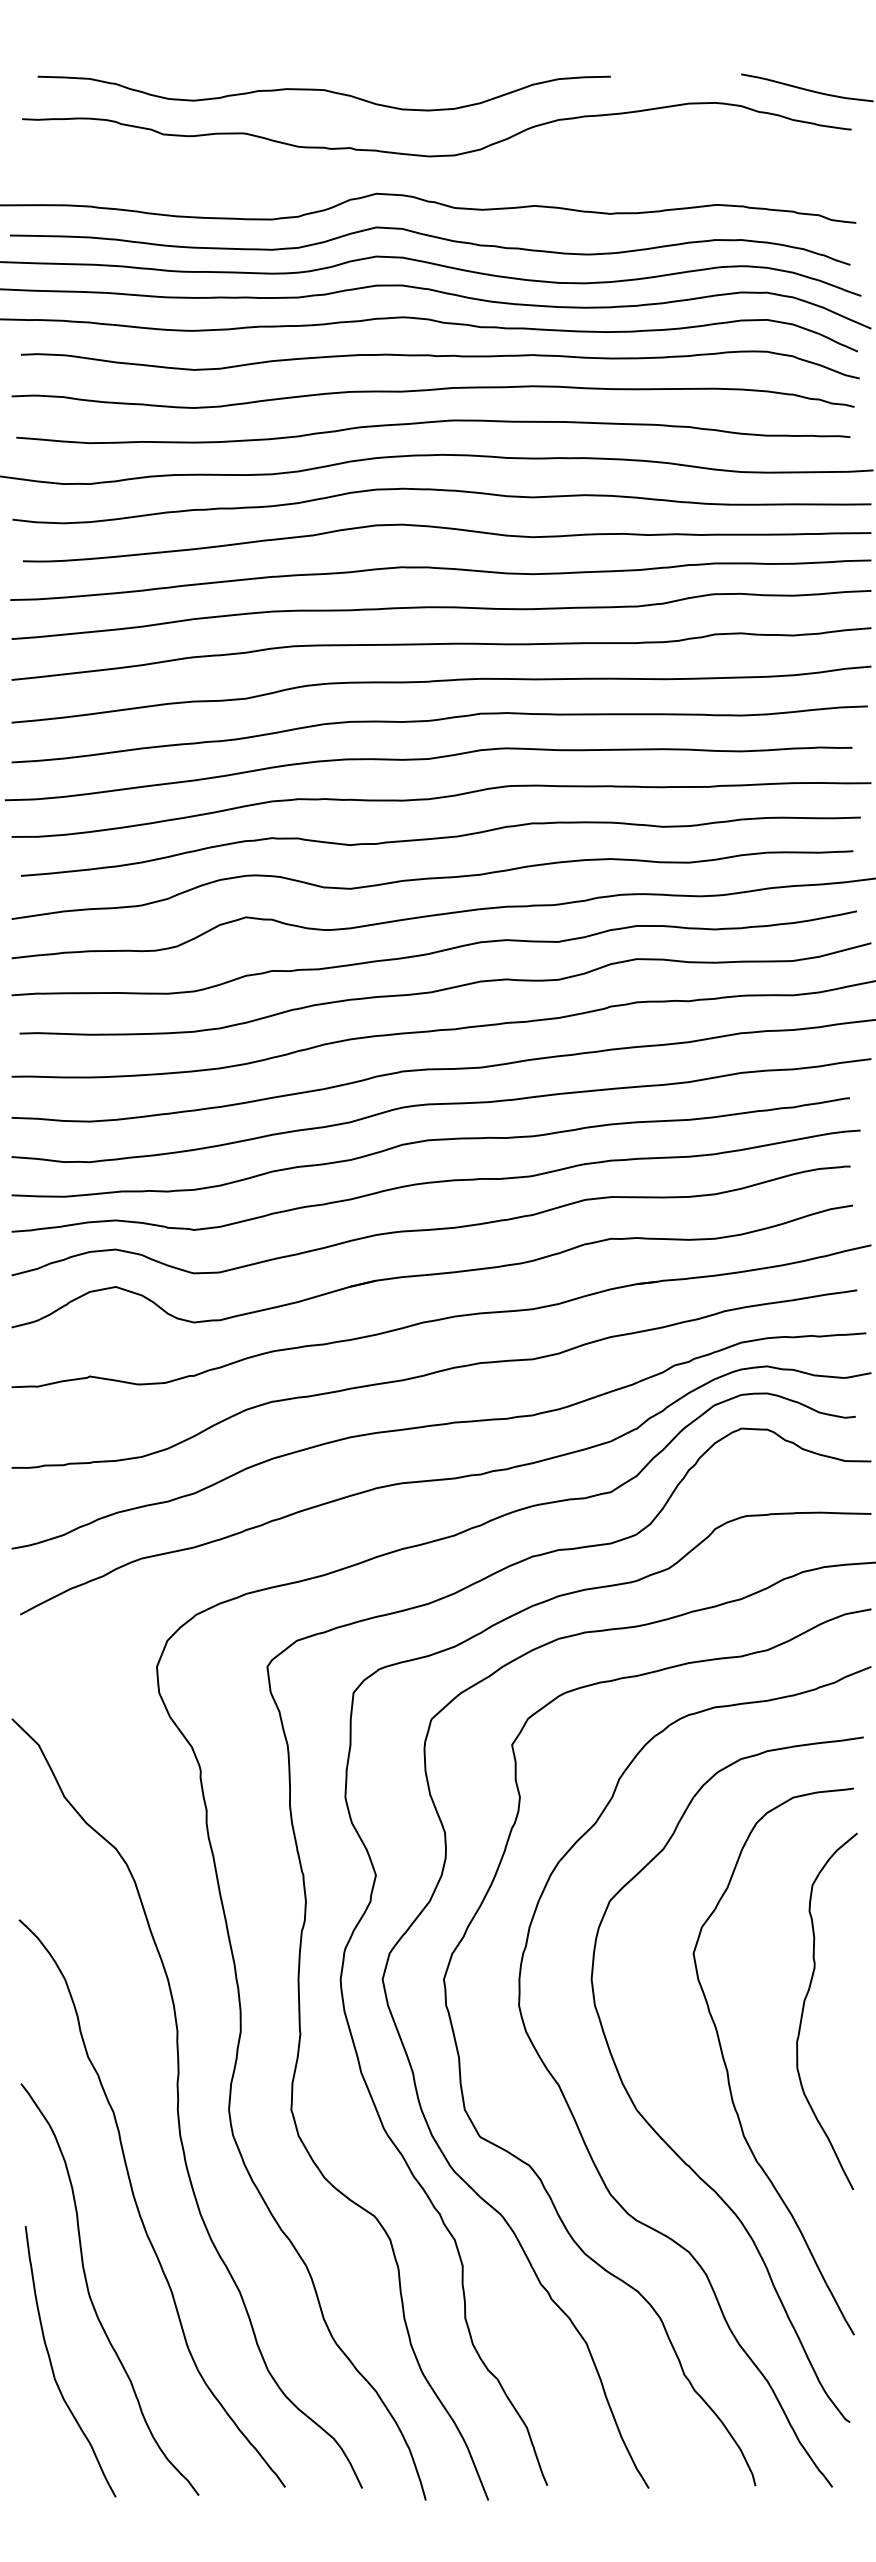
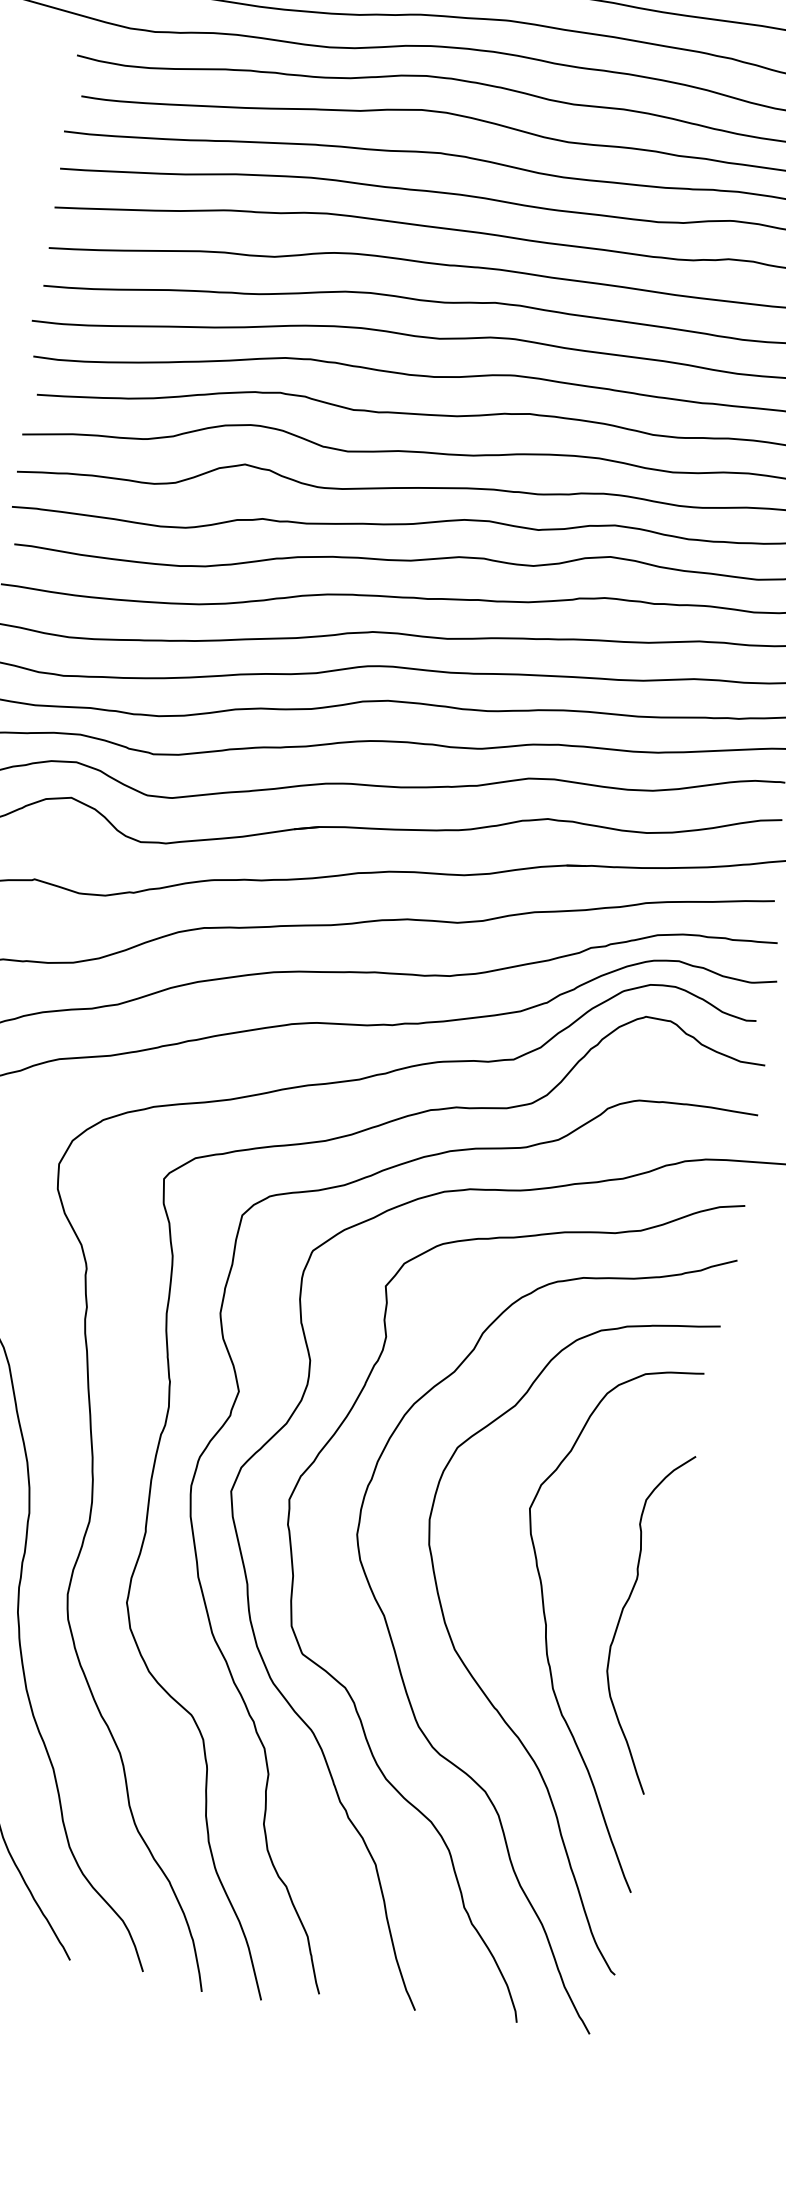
curve: (804, 2008) -> (622, 1615), moved

